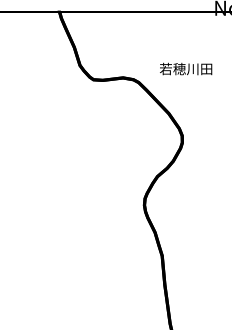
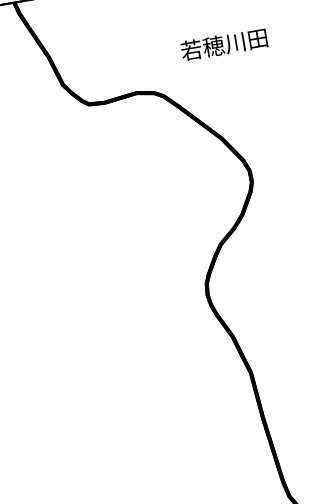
text: (186, 68) -> (224, 43), moved

